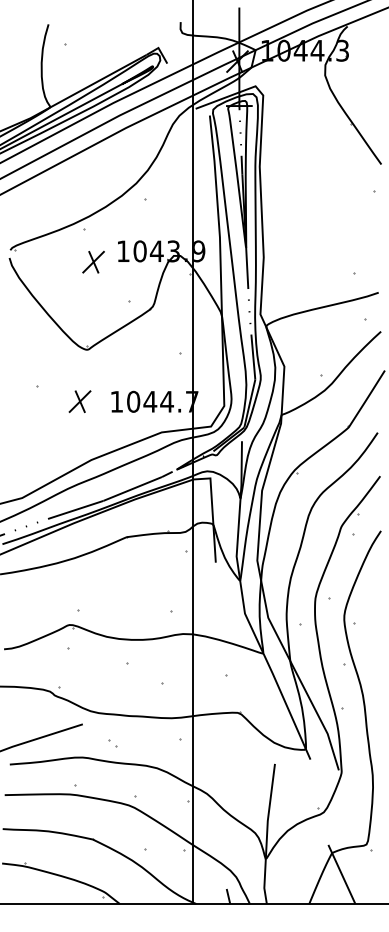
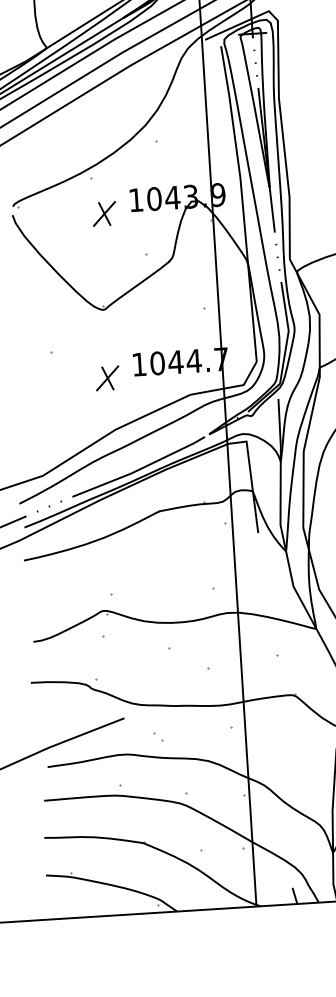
part: (79, 401) -> (107, 378), moved

